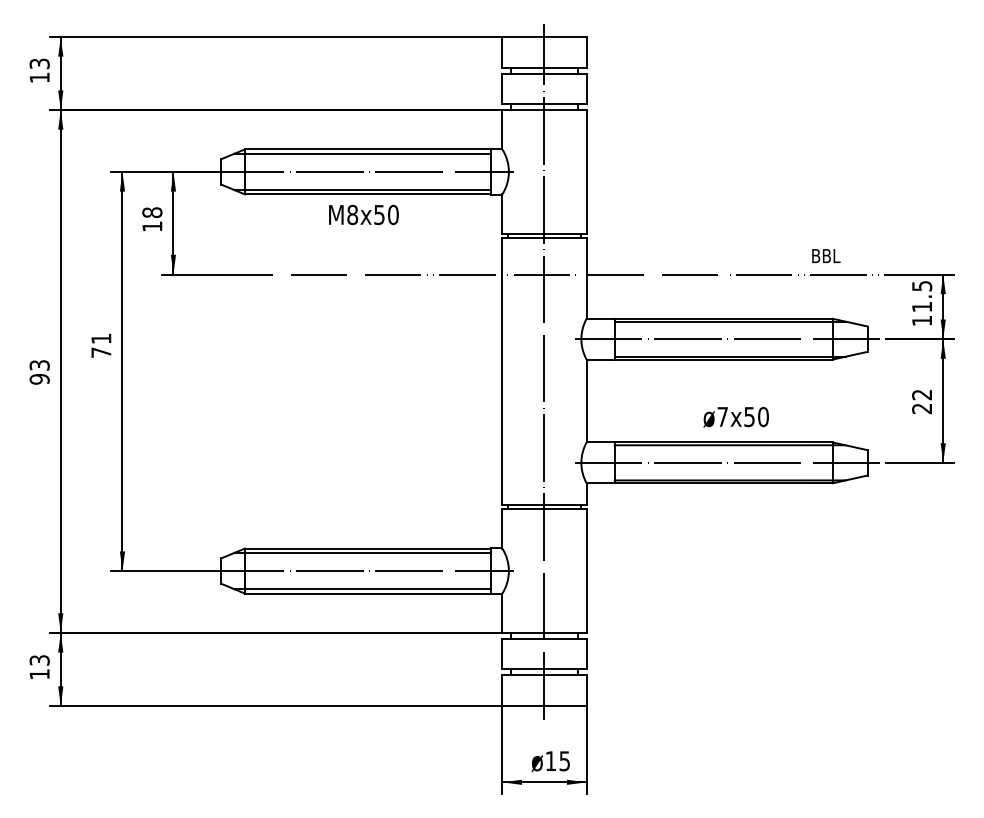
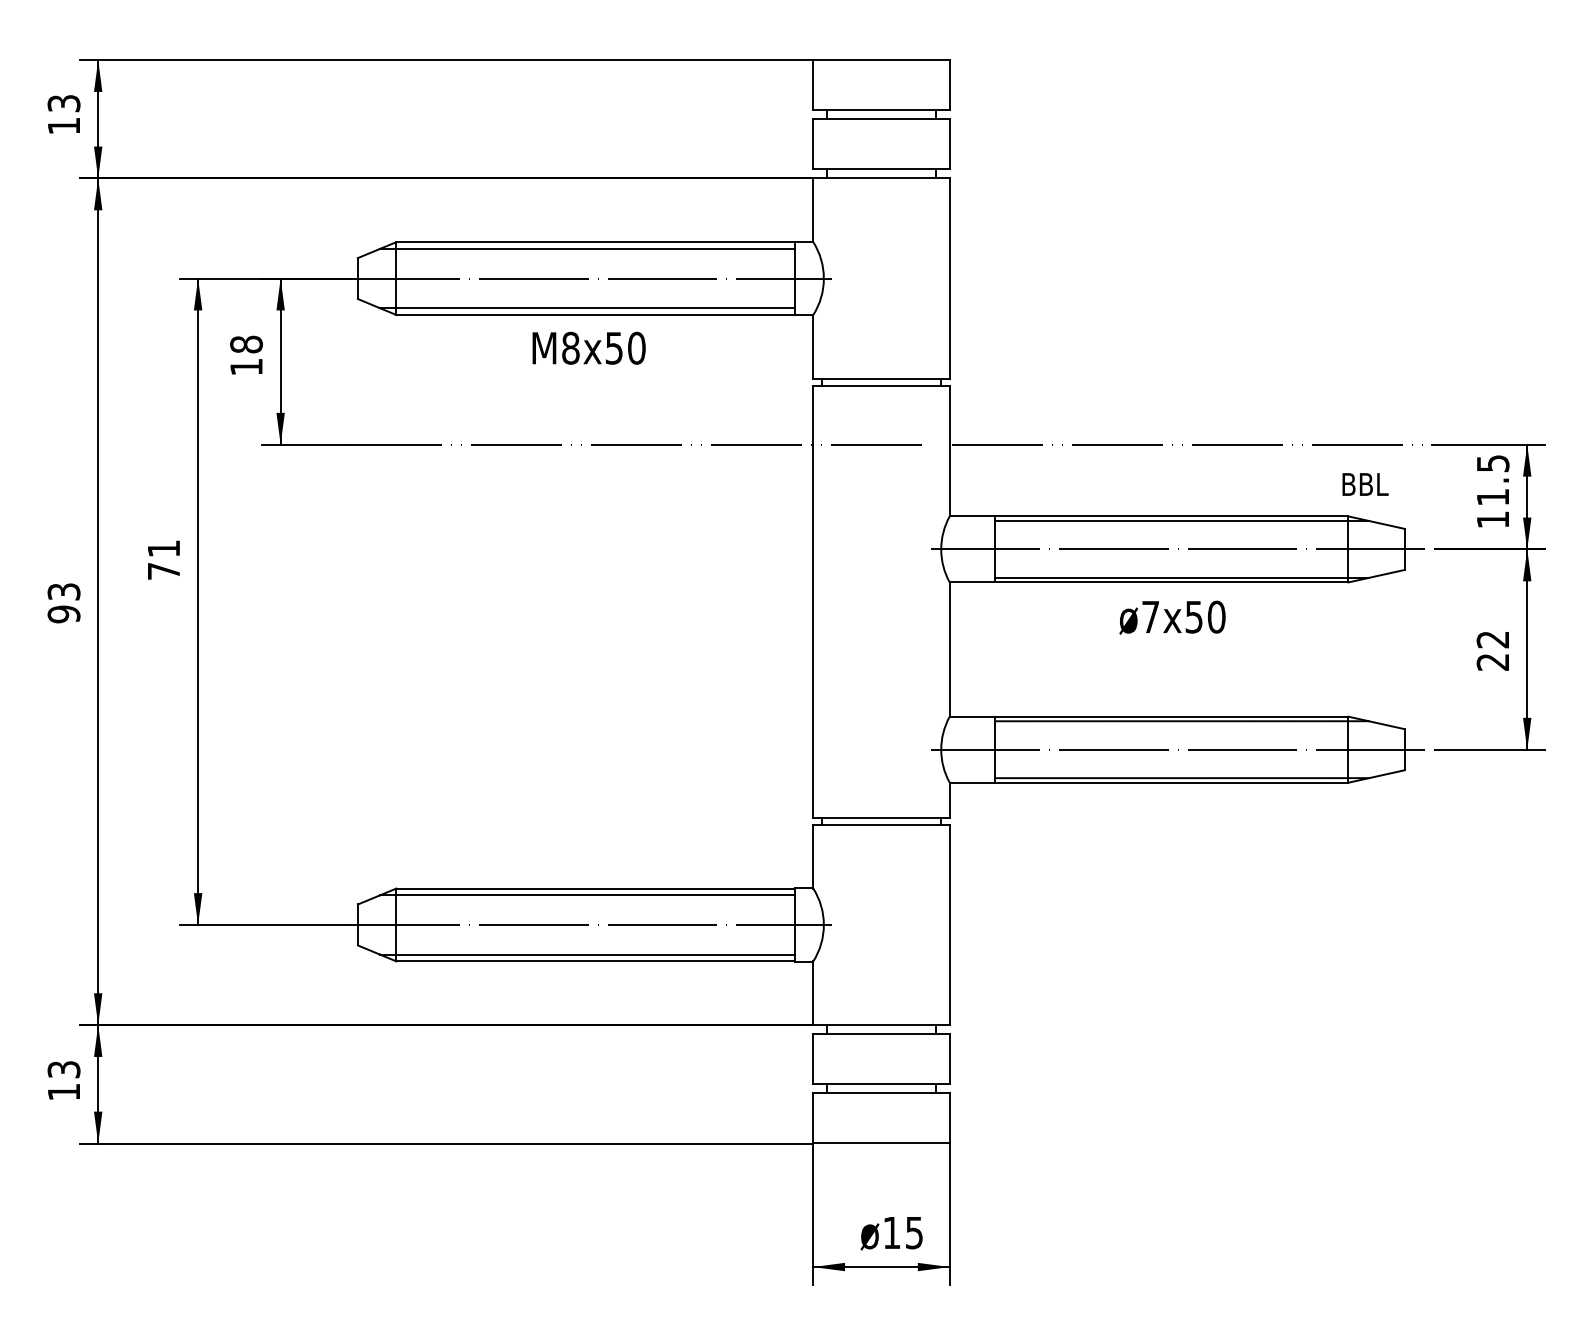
text: (826, 255) -> (1365, 483), moved
line: (544, 371) -> (881, 601), removed
text: (735, 416) -> (1171, 616), moved

